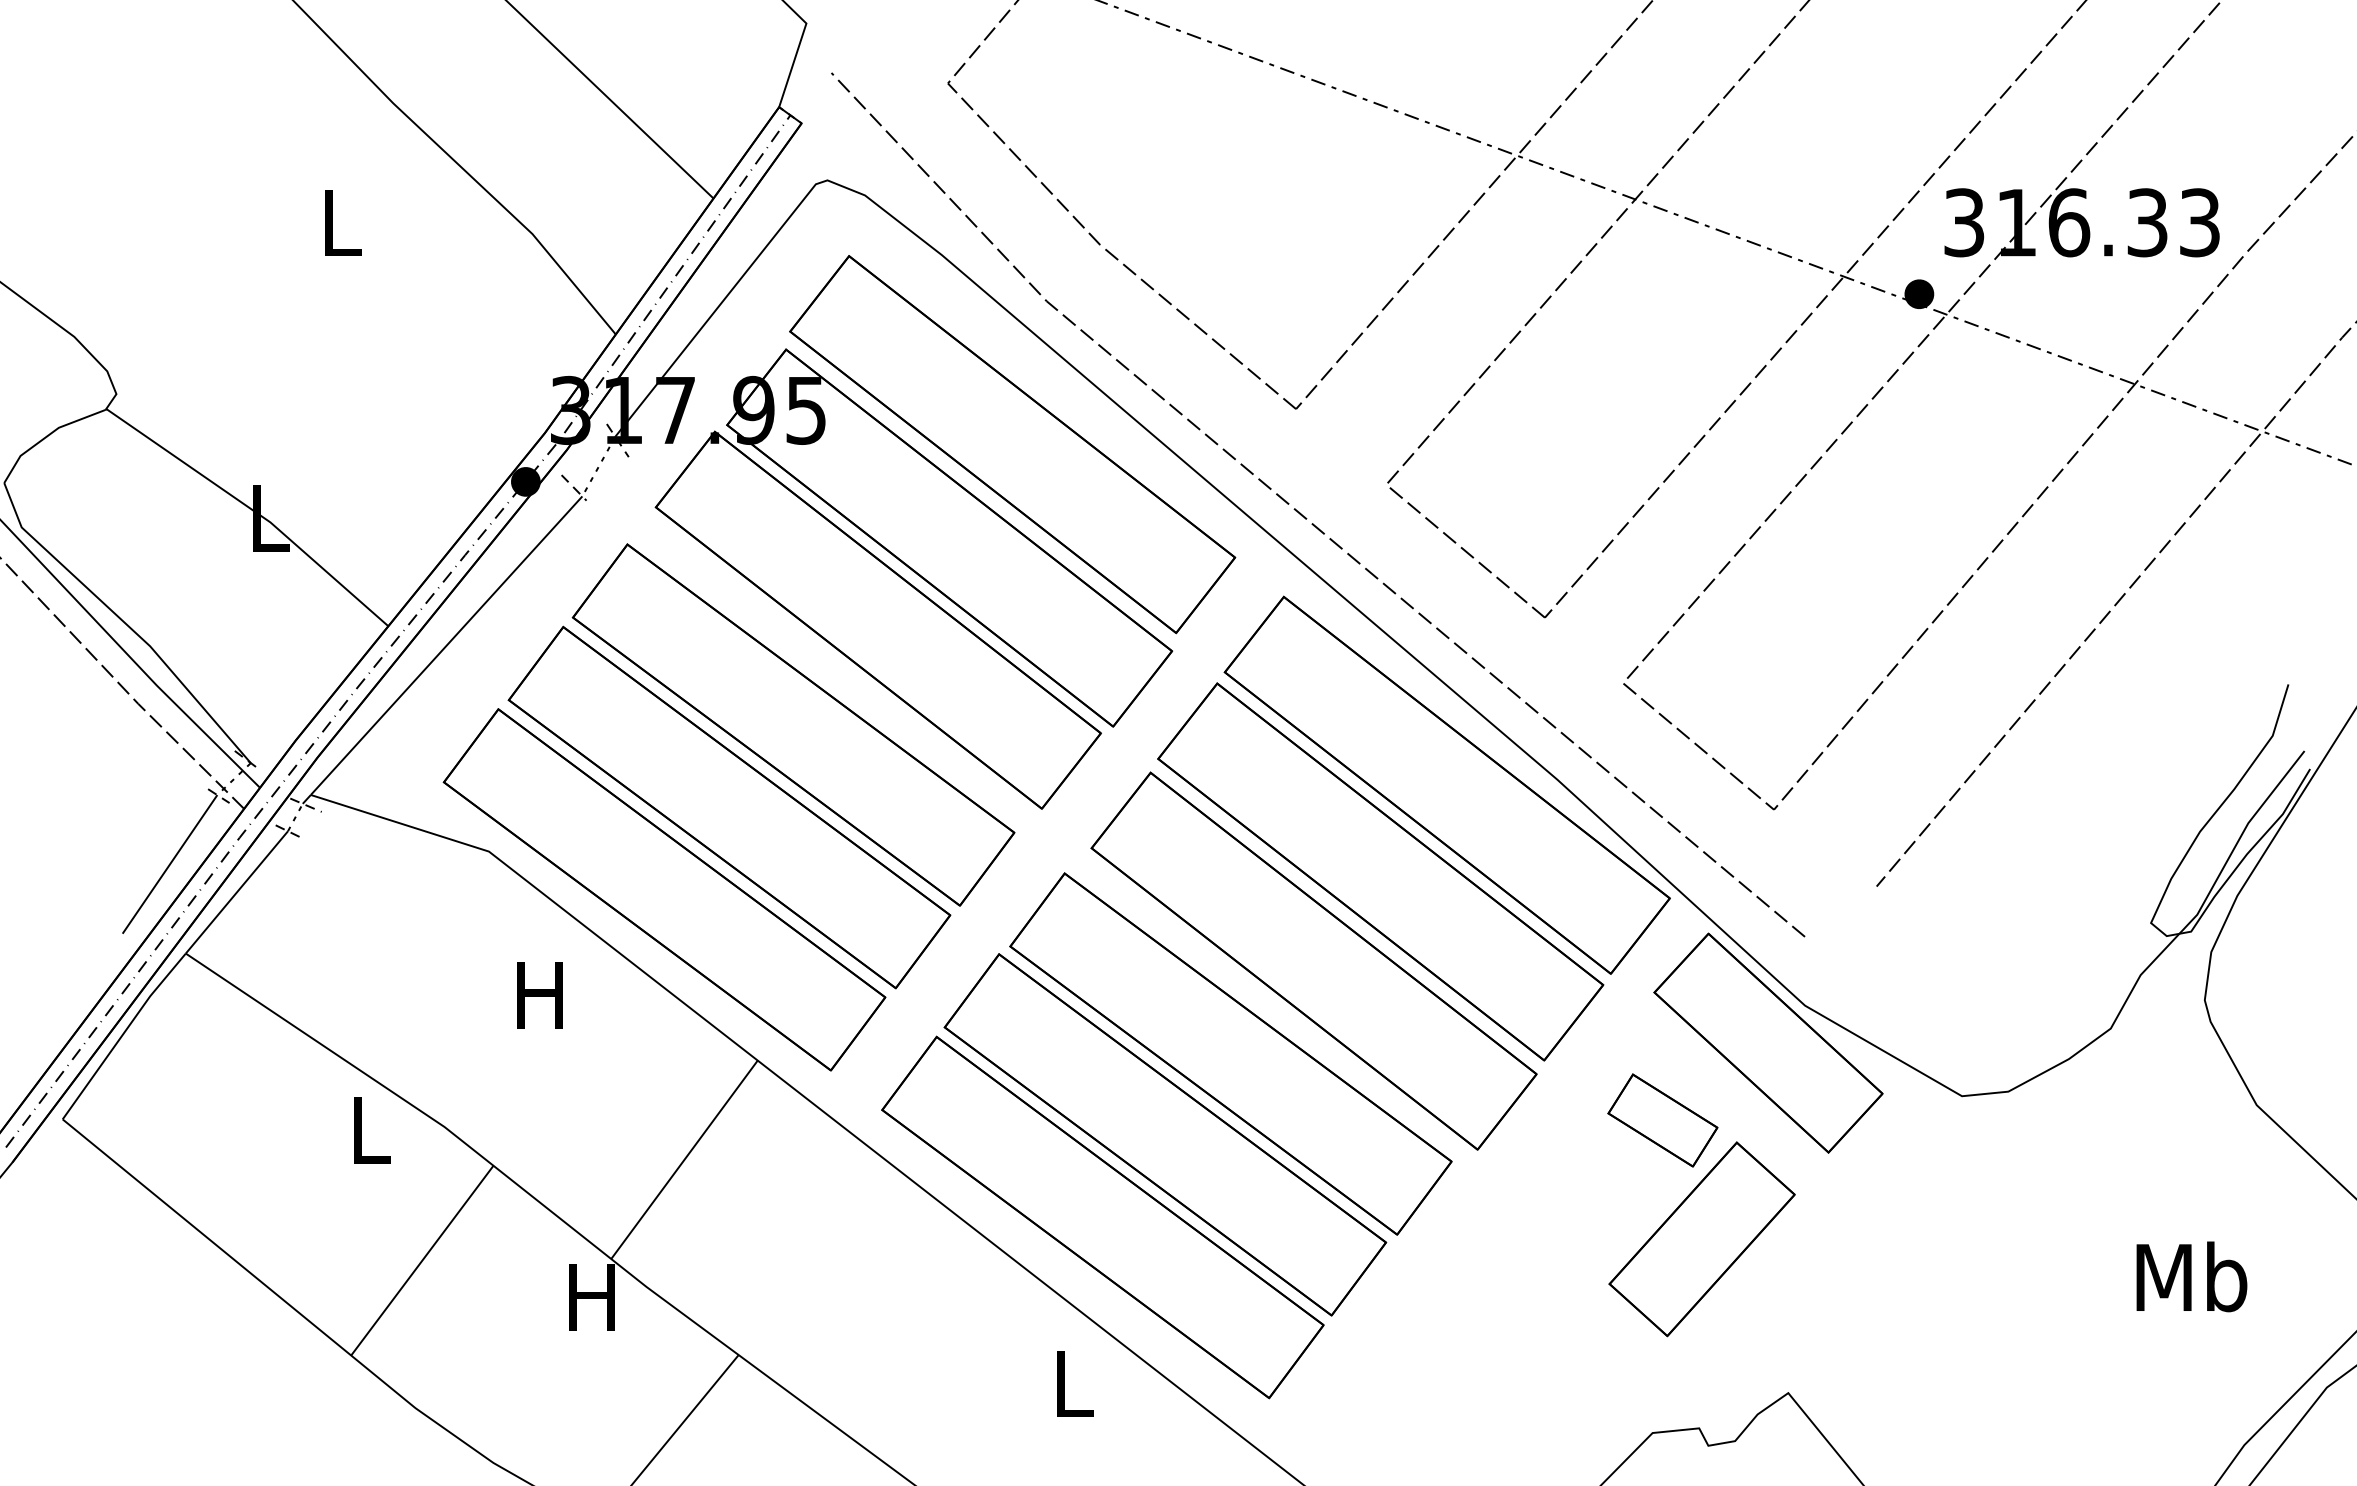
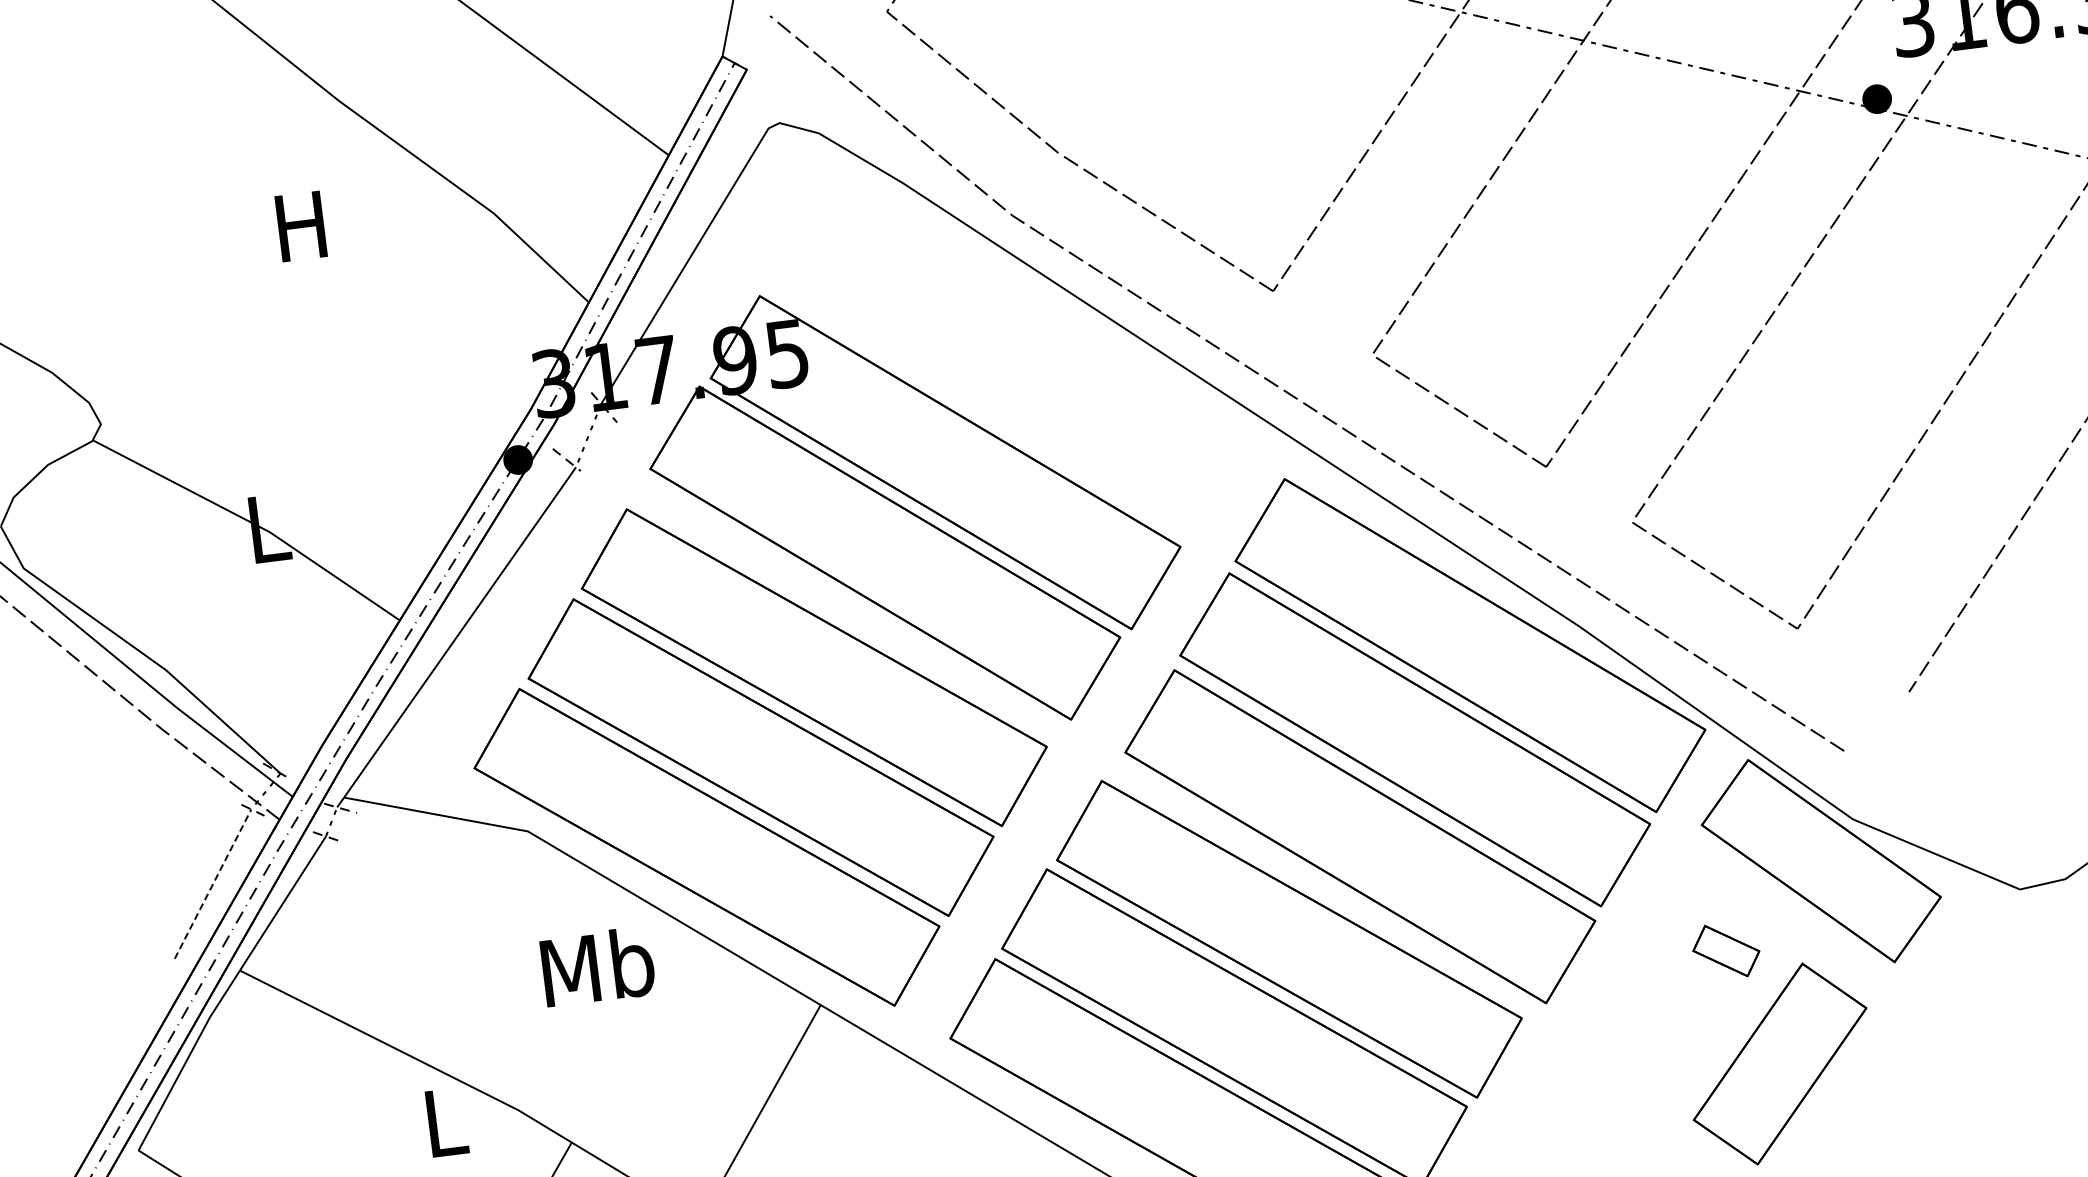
text: (339, 222) -> (300, 226), L -> H
part: (1012, 444) -> (996, 361), removed
line: (170, 864) -> (213, 884), solid -> dashed
text: (541, 994) -> (597, 966), H -> Mb
part: (1662, 1120) -> (1725, 951), size x0.6

